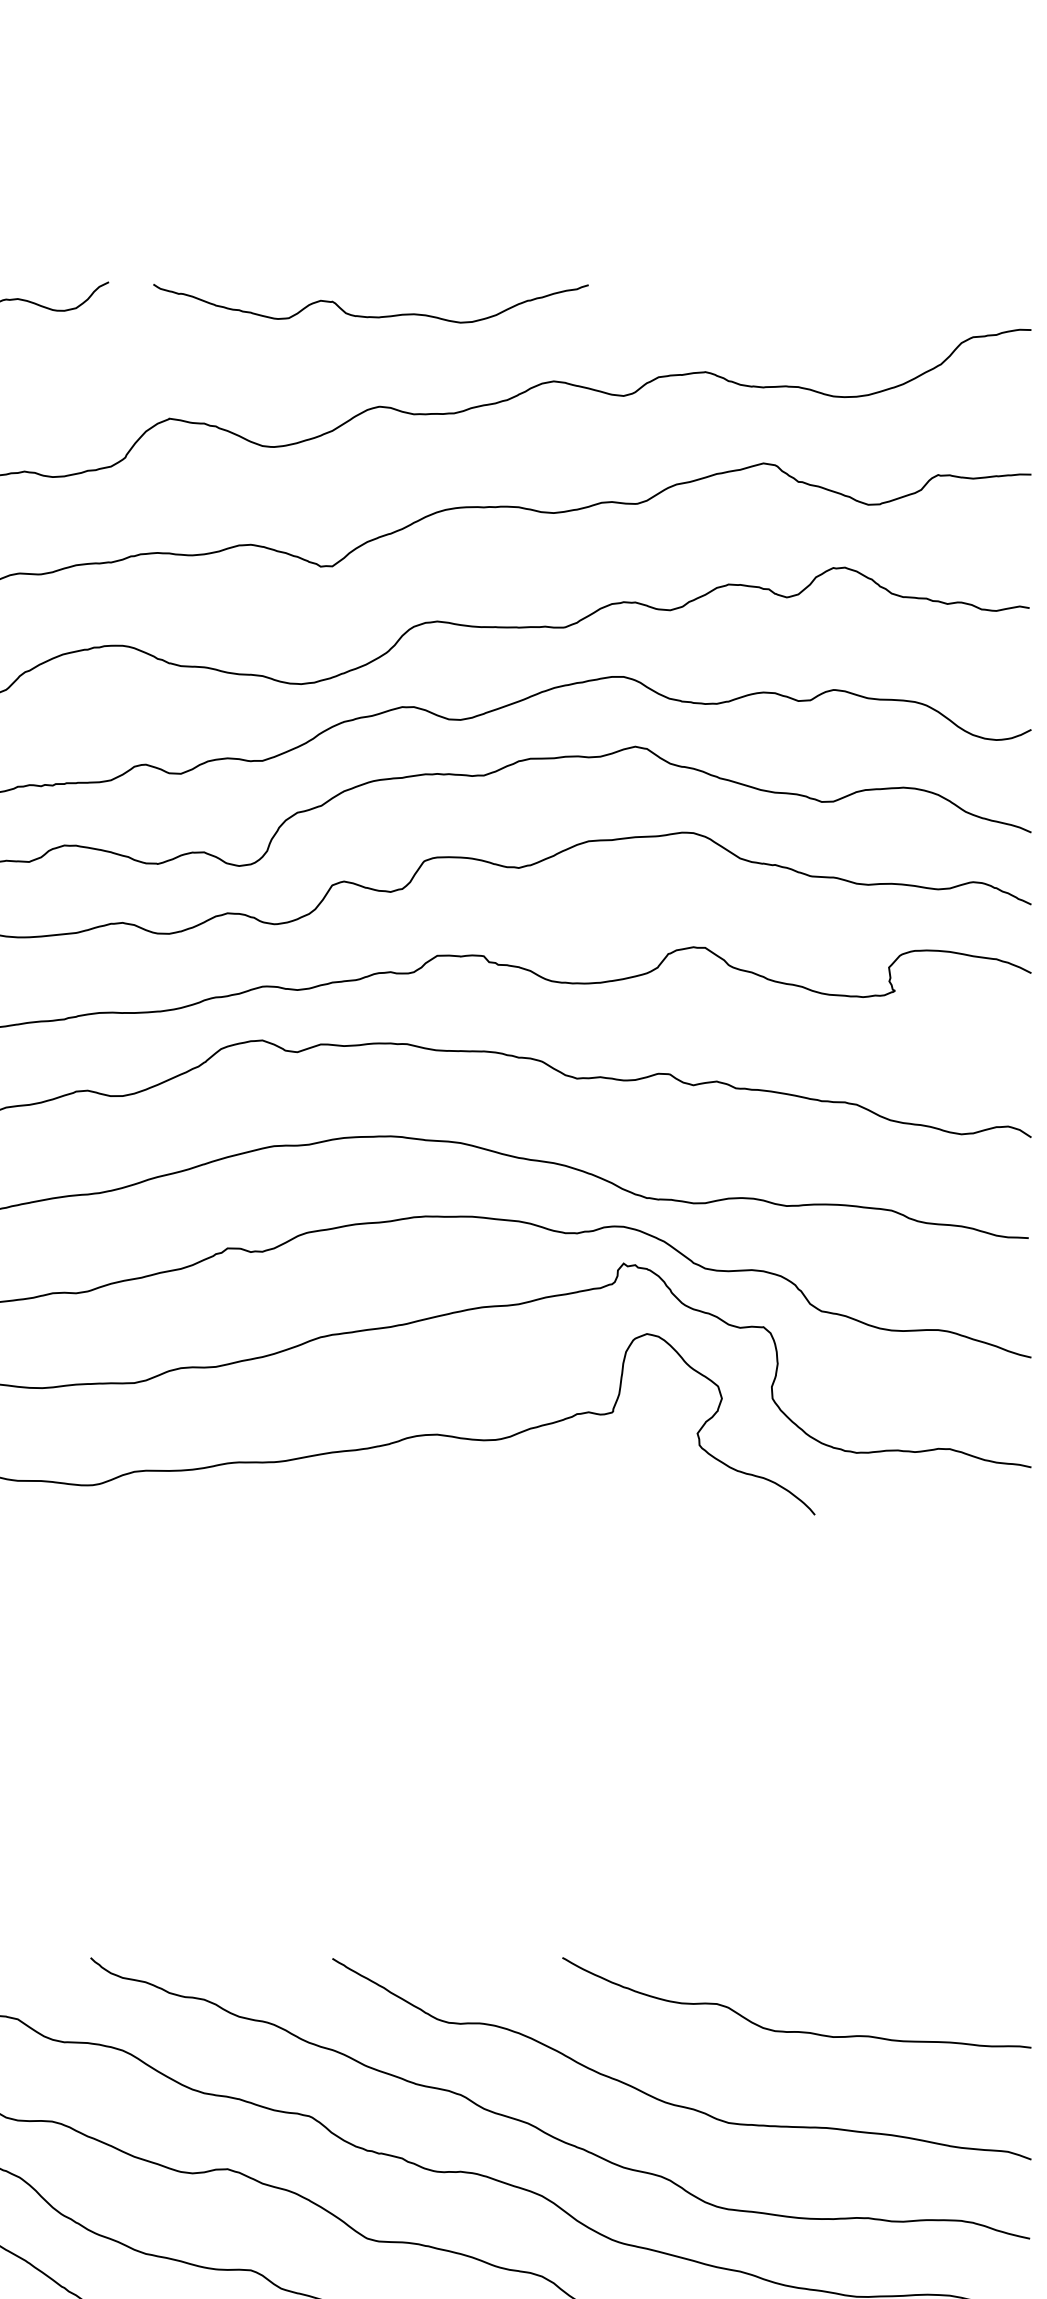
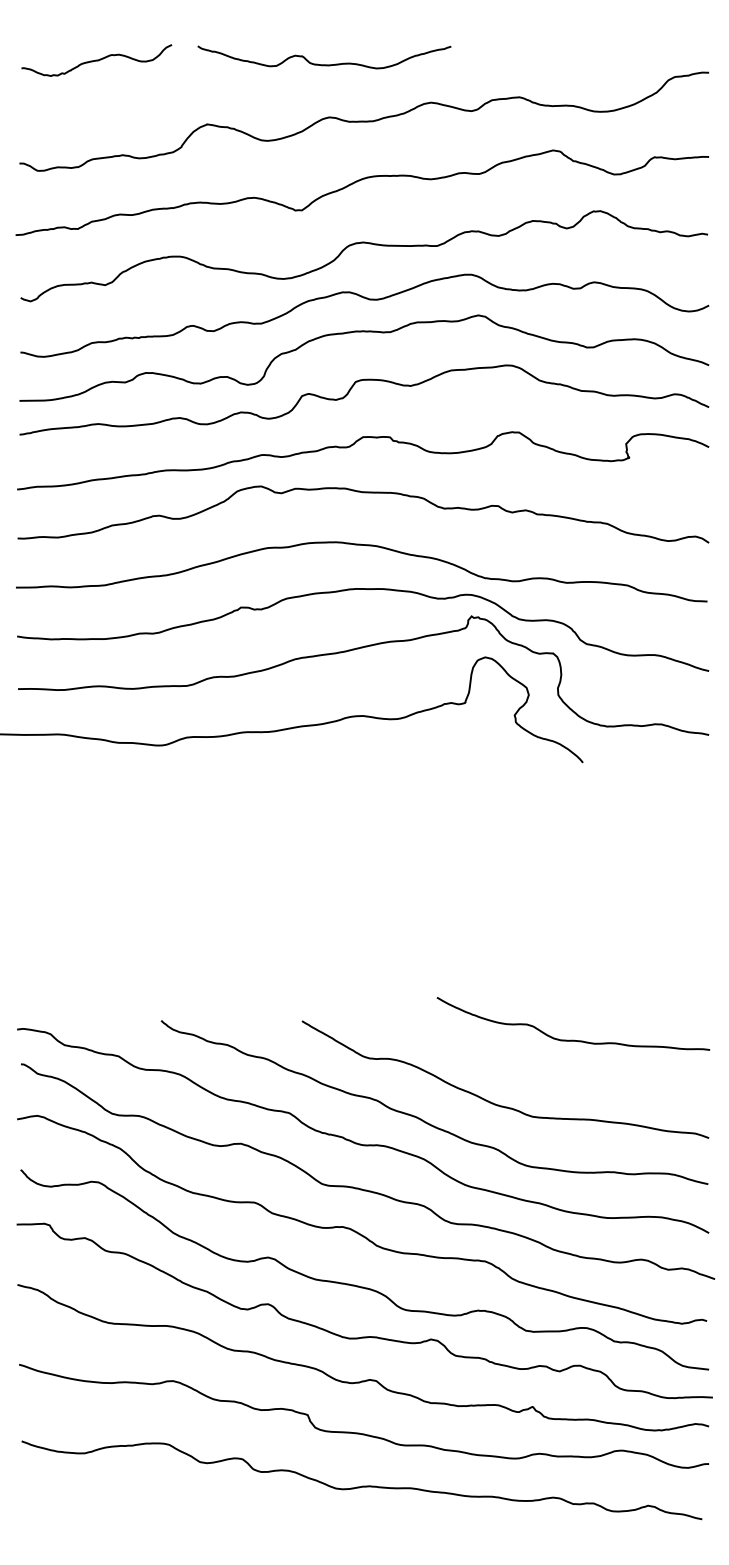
curve: (796, 2029) -> (573, 1039), moved

